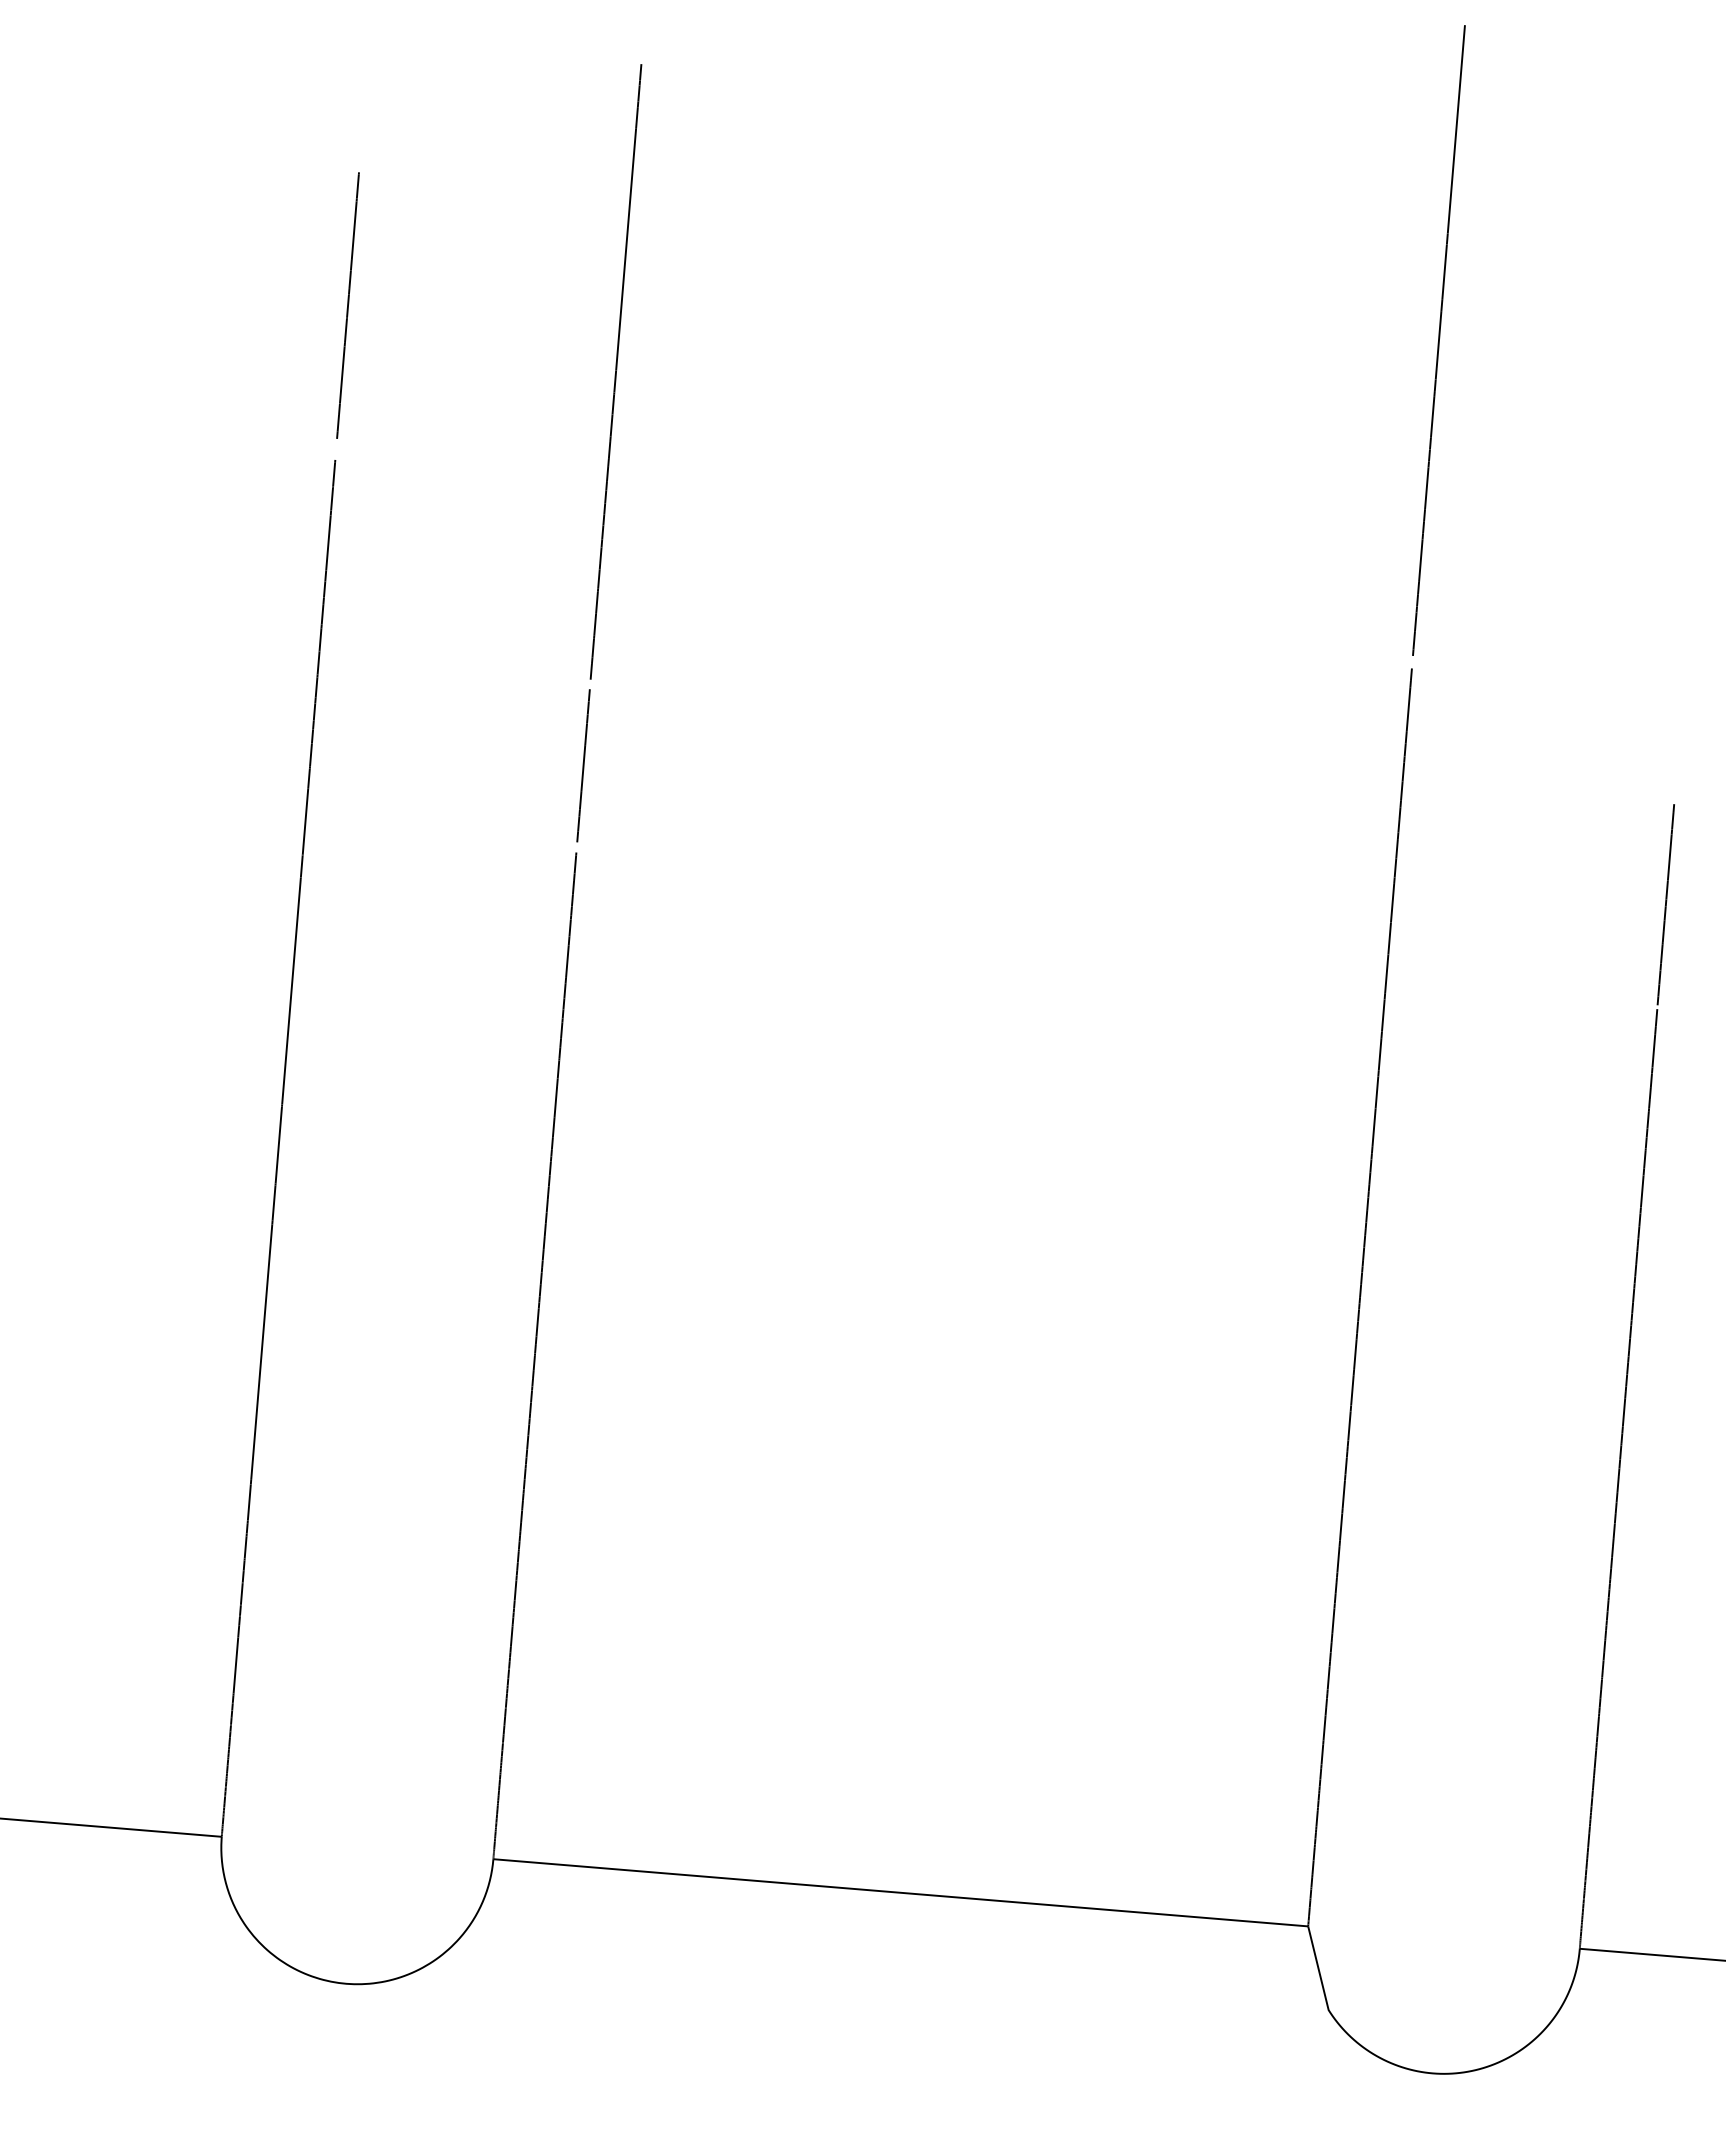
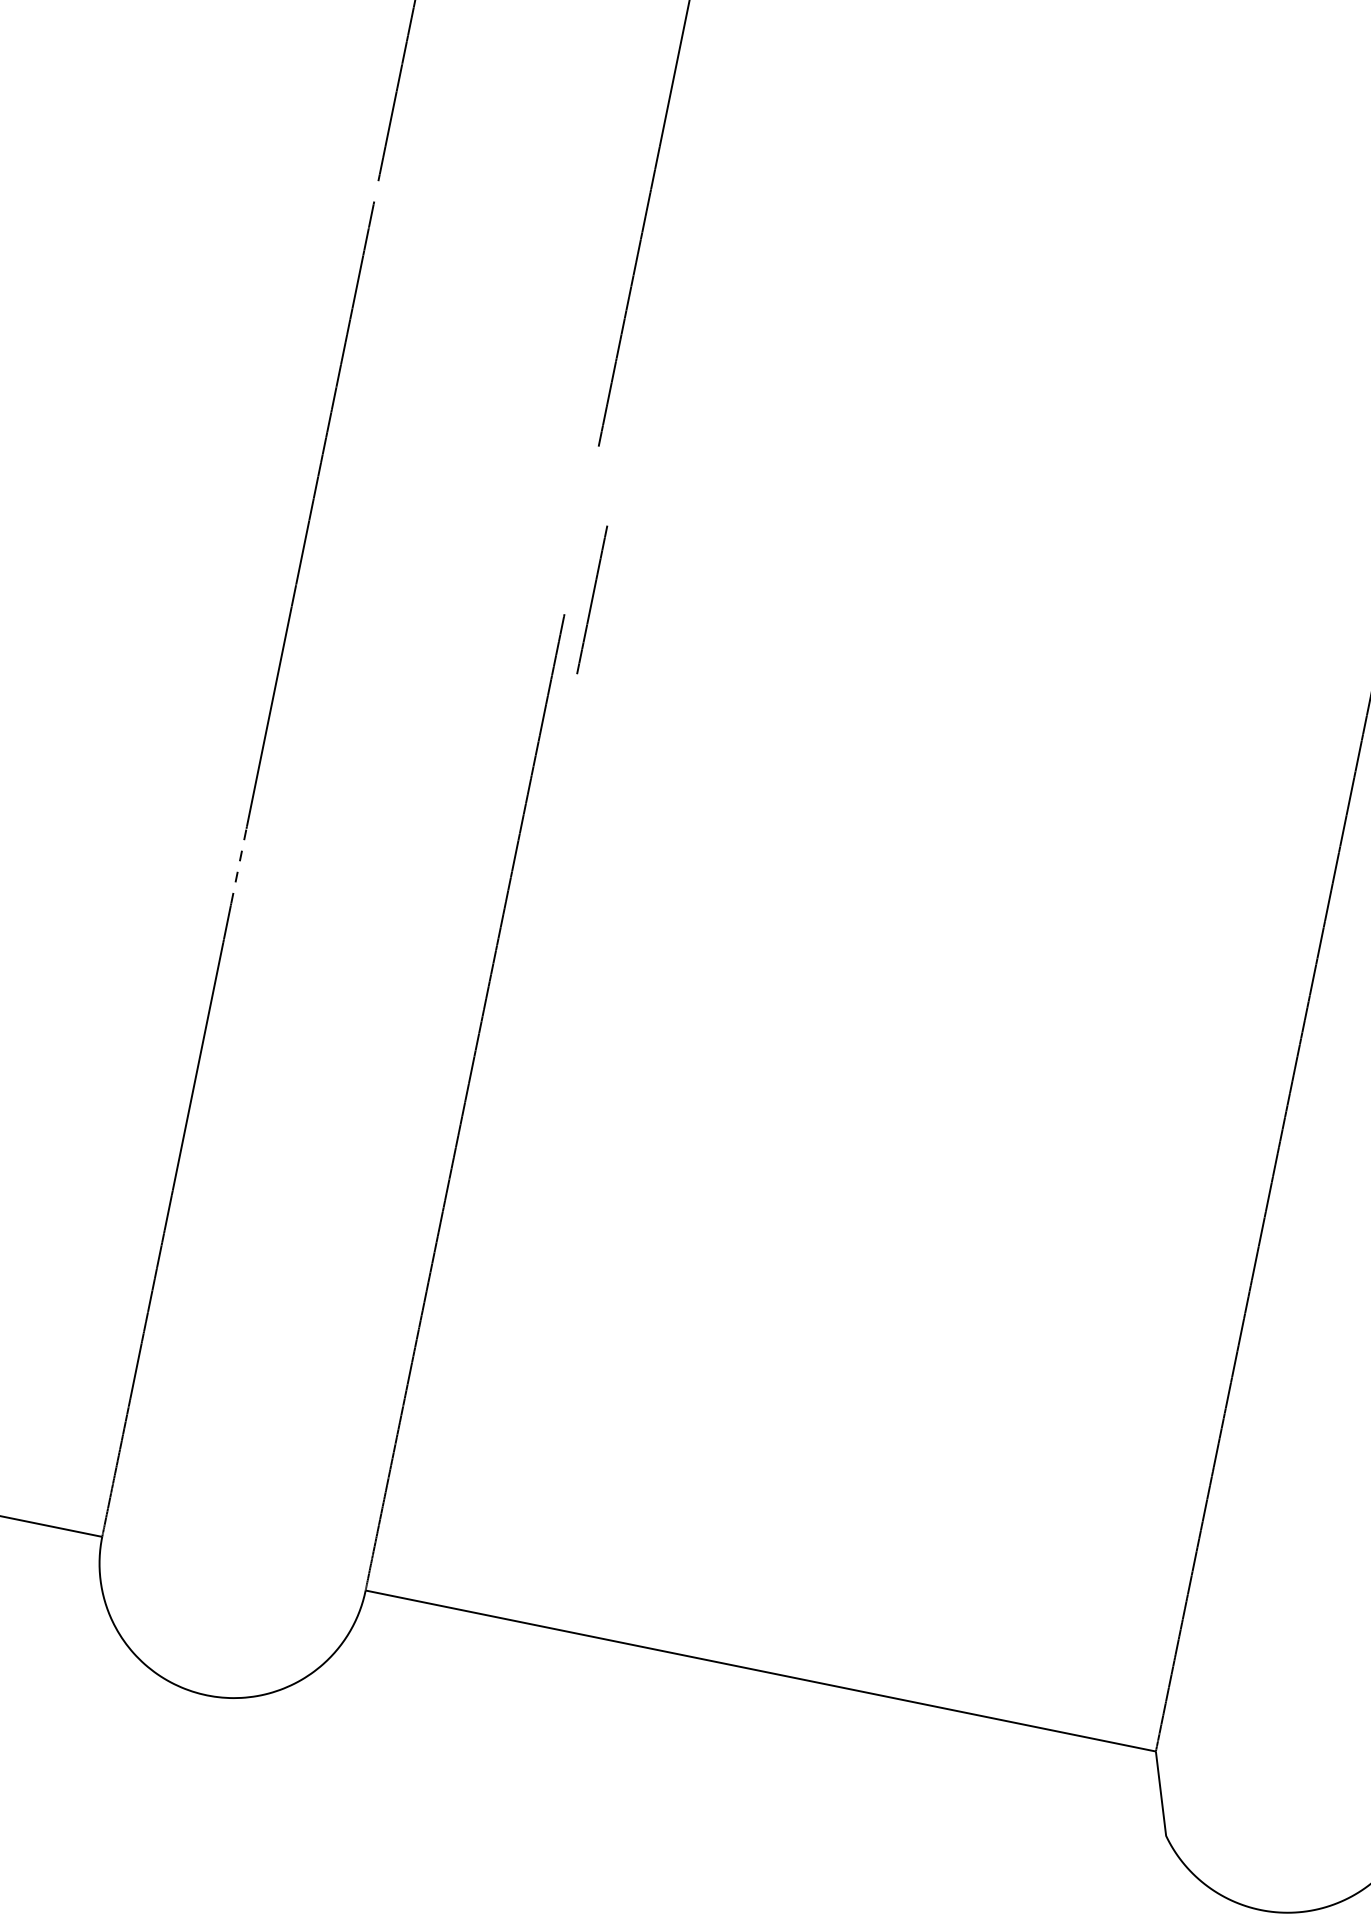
line: (583, 765) -> (592, 599), moved
line: (278, 1145) -> (238, 866), solid -> dashed

